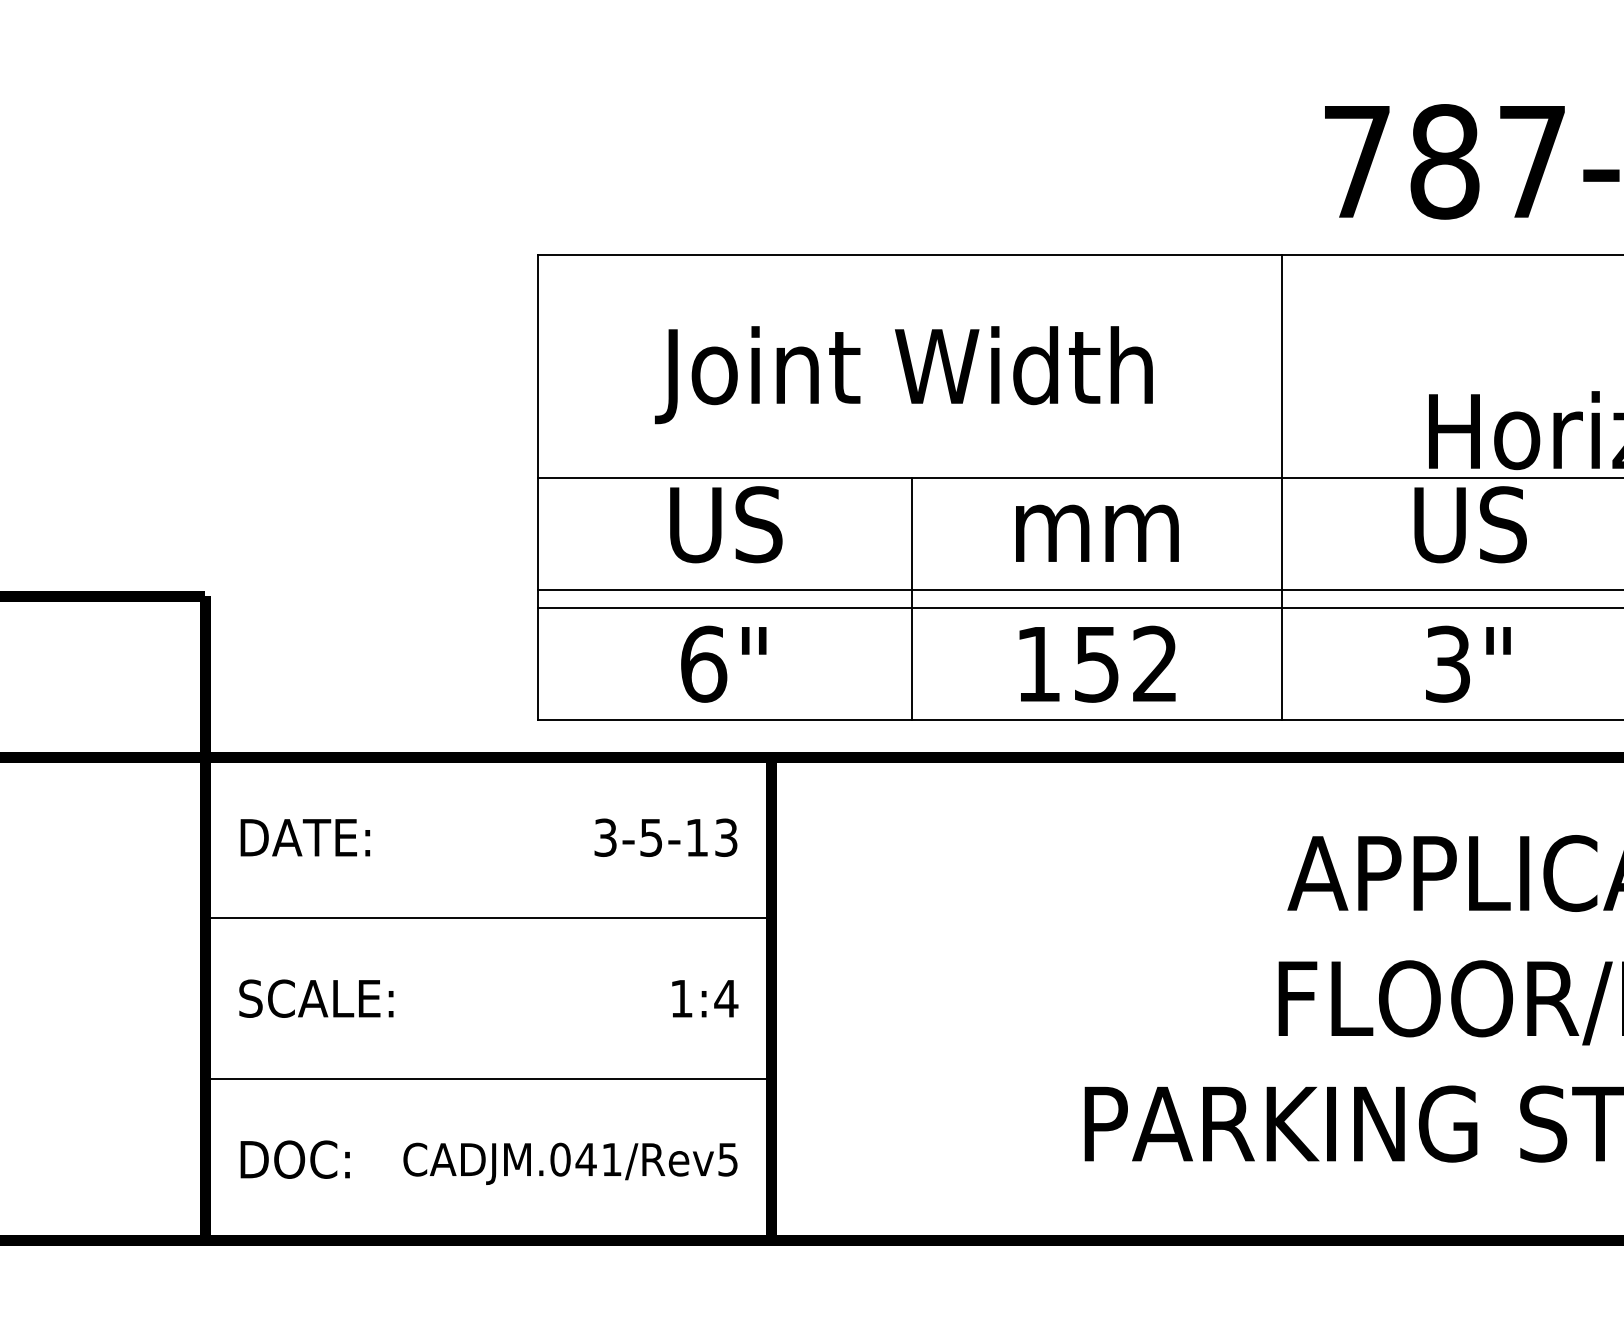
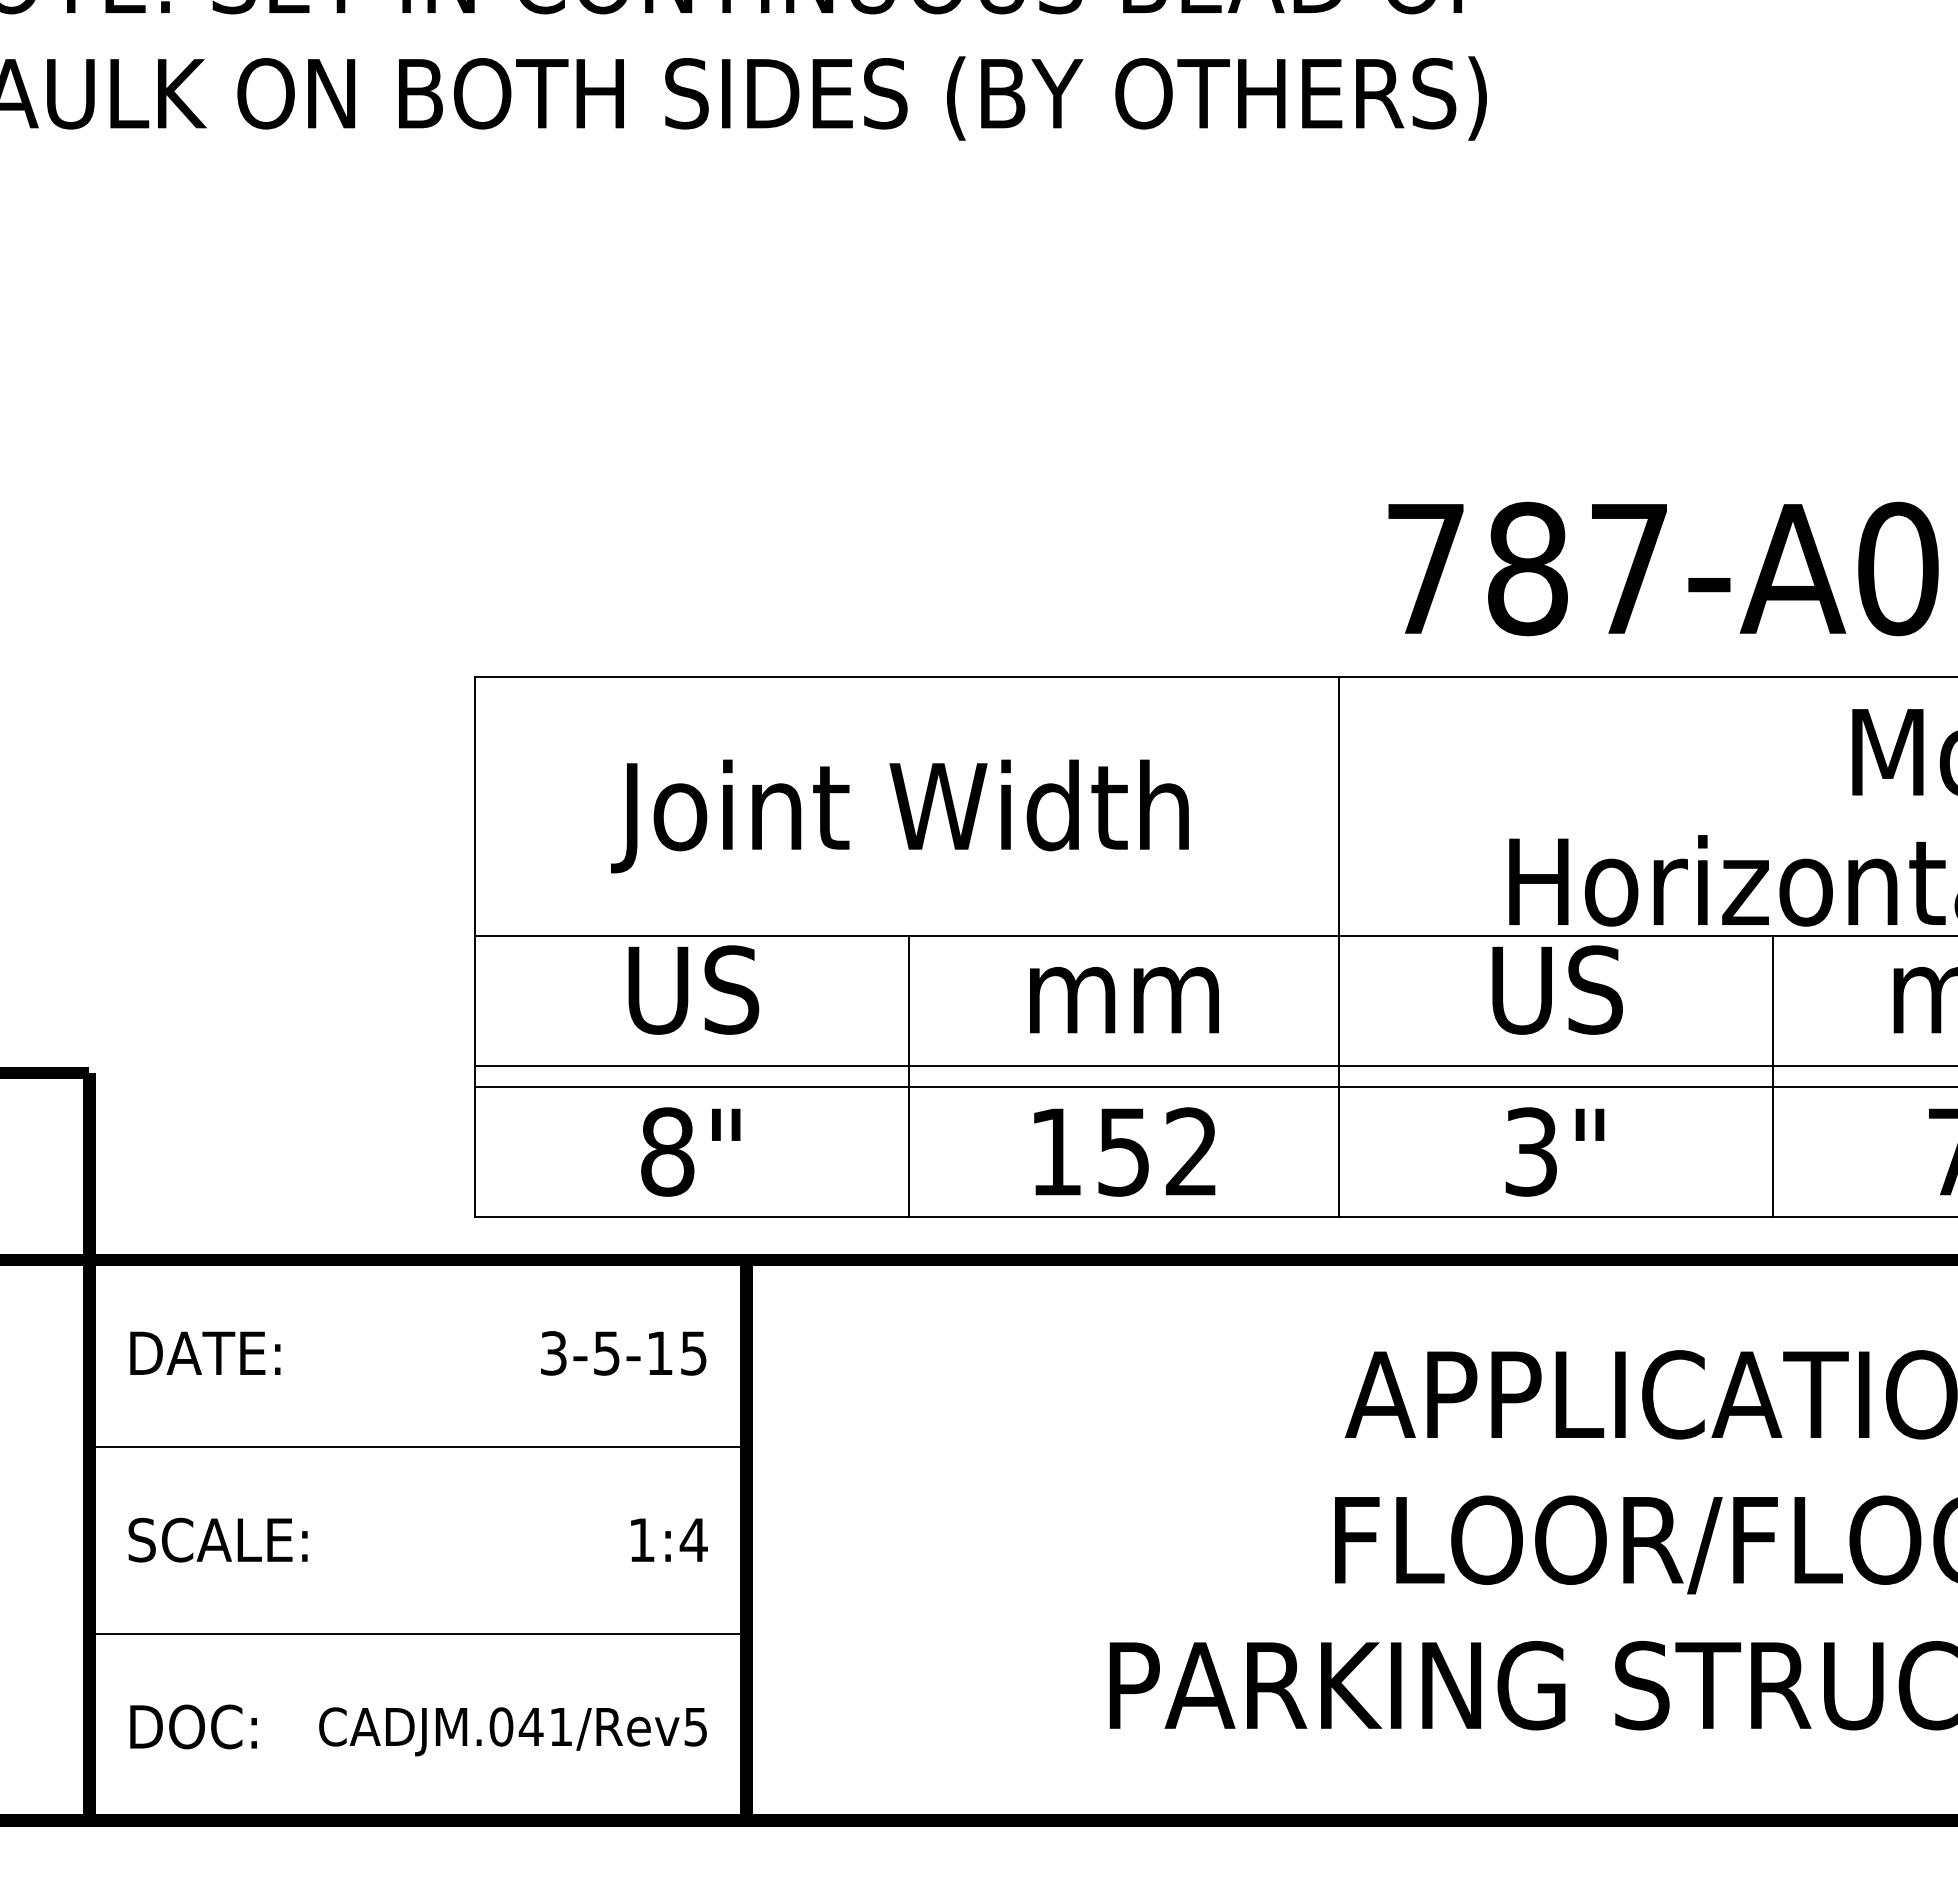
text: (703, 663) -> (667, 1151), 6" -> 8"
text: (726, 837) -> (693, 1352), 3-5-13 -> 3-5-15

